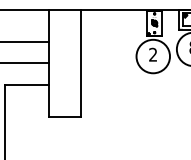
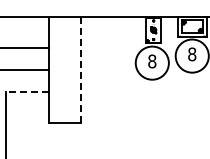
text: (153, 54) -> (152, 61), 2 -> 8
line: (81, 62) -> (81, 69), solid -> dashed
line: (27, 85) -> (27, 91), solid -> dashed

